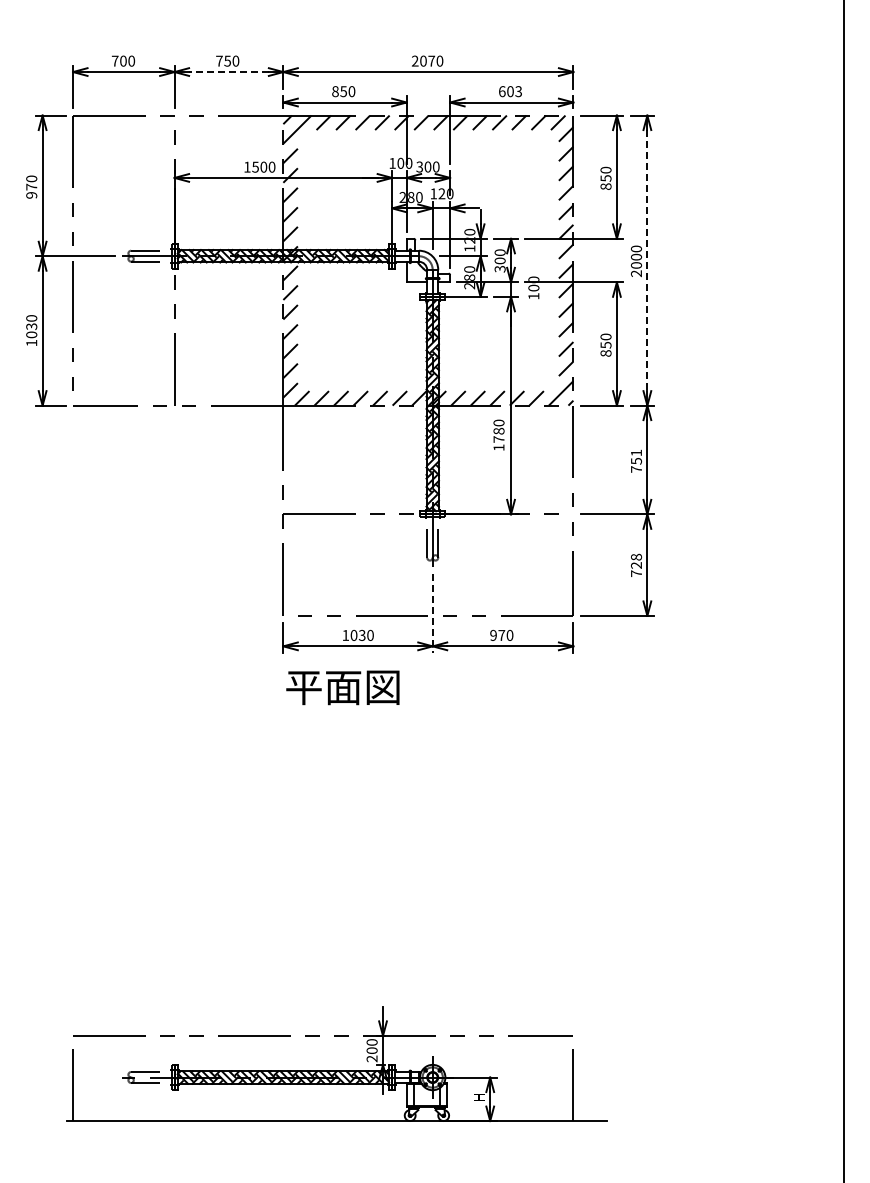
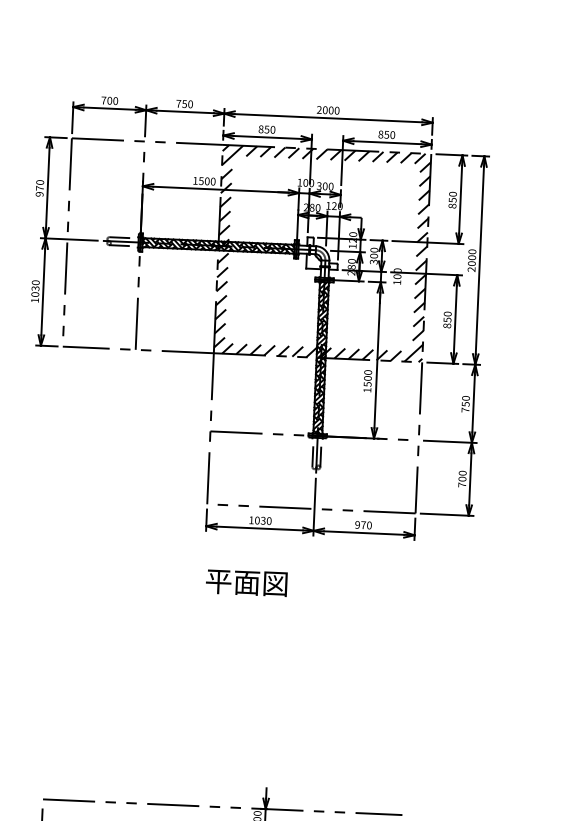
text: (431, 60) -> (331, 110), 2070 -> 2000
line: (228, 72) -> (184, 112), dashed -> solid
text: (510, 91) -> (386, 134), 603 -> 850
line: (647, 260) -> (479, 260), dashed -> solid
text: (498, 434) -> (367, 380), 1780 -> 1500
text: (636, 452) -> (466, 398), 751 -> 750
text: (636, 560) -> (462, 475), 728 -> 700
line: (432, 613) -> (314, 507), dashed -> solid
text: (342, 687) -> (246, 582), moved

